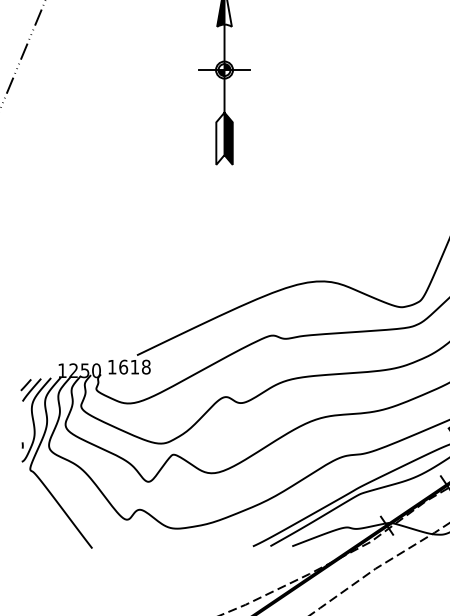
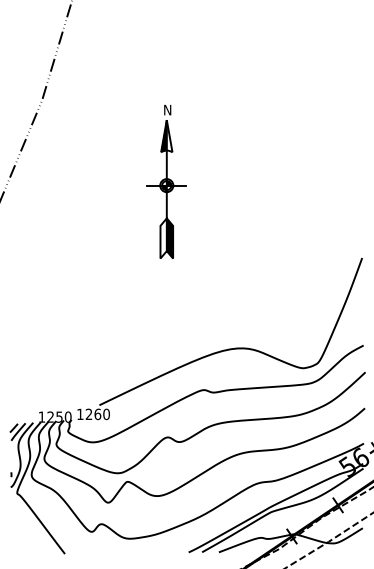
text: (134, 367) -> (97, 414), 1618 -> 1260

